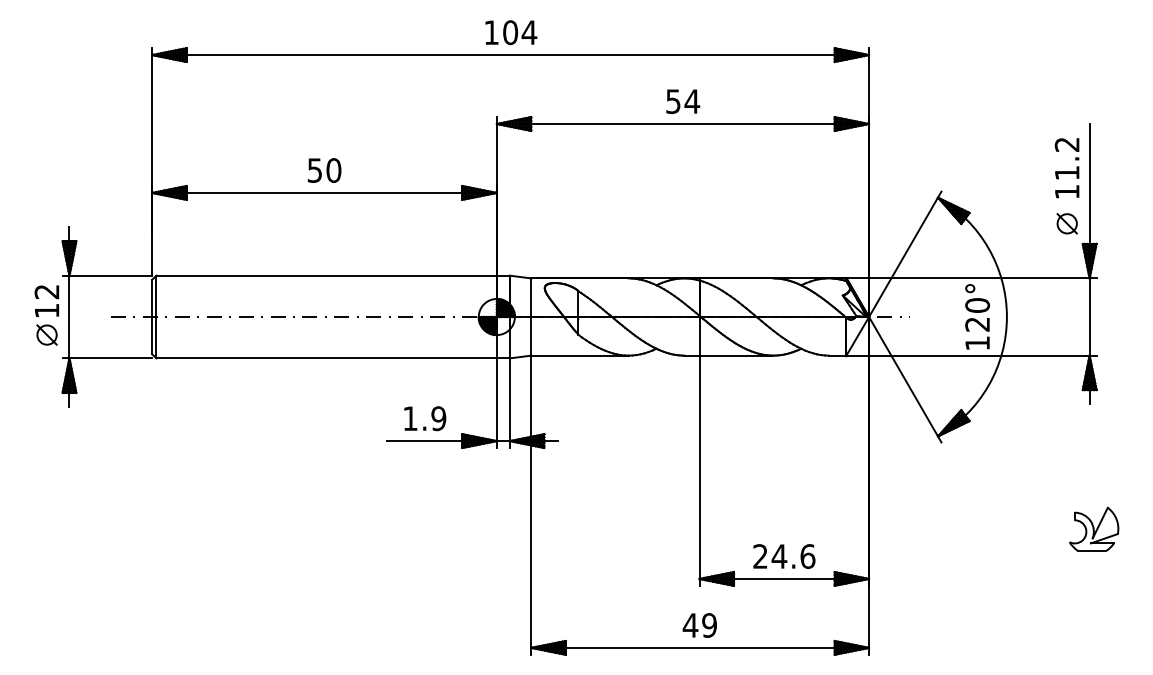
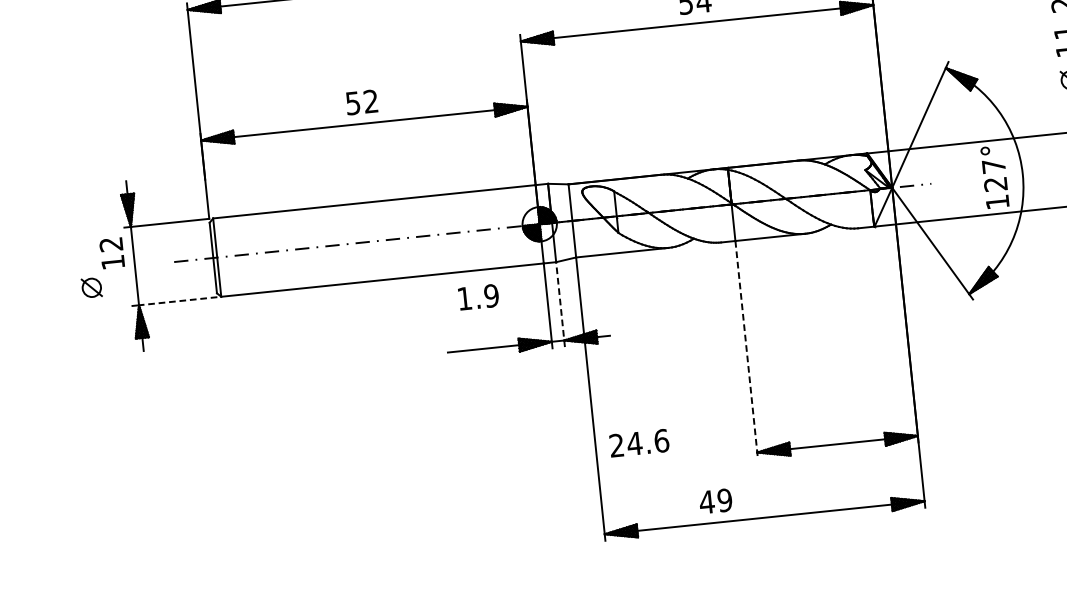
text: (333, 170) -> (370, 101), 50 -> 52
text: (977, 305) -> (993, 166), 120° -> 127°
part: (46, 334) -> (91, 287), moved
line: (110, 358) -> (177, 301), solid -> dashed
line: (509, 403) -> (560, 304), solid -> dashed
text: (425, 418) -> (478, 297), moved
line: (699, 471) -> (746, 350), solid -> dashed
text: (784, 556) -> (639, 443), moved
text: (699, 625) -> (715, 501), moved

